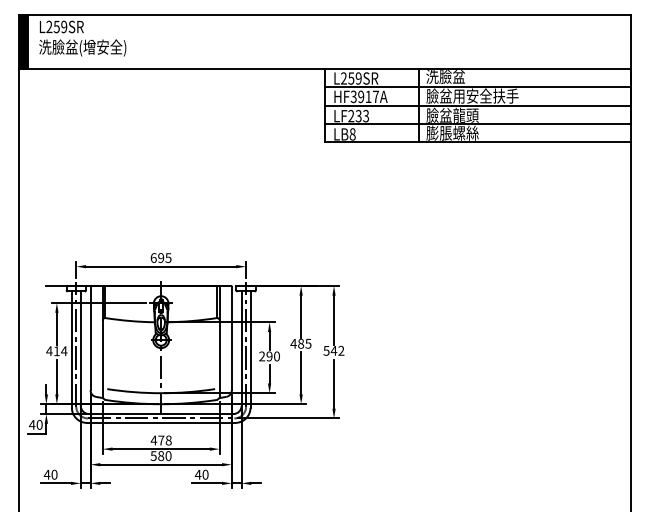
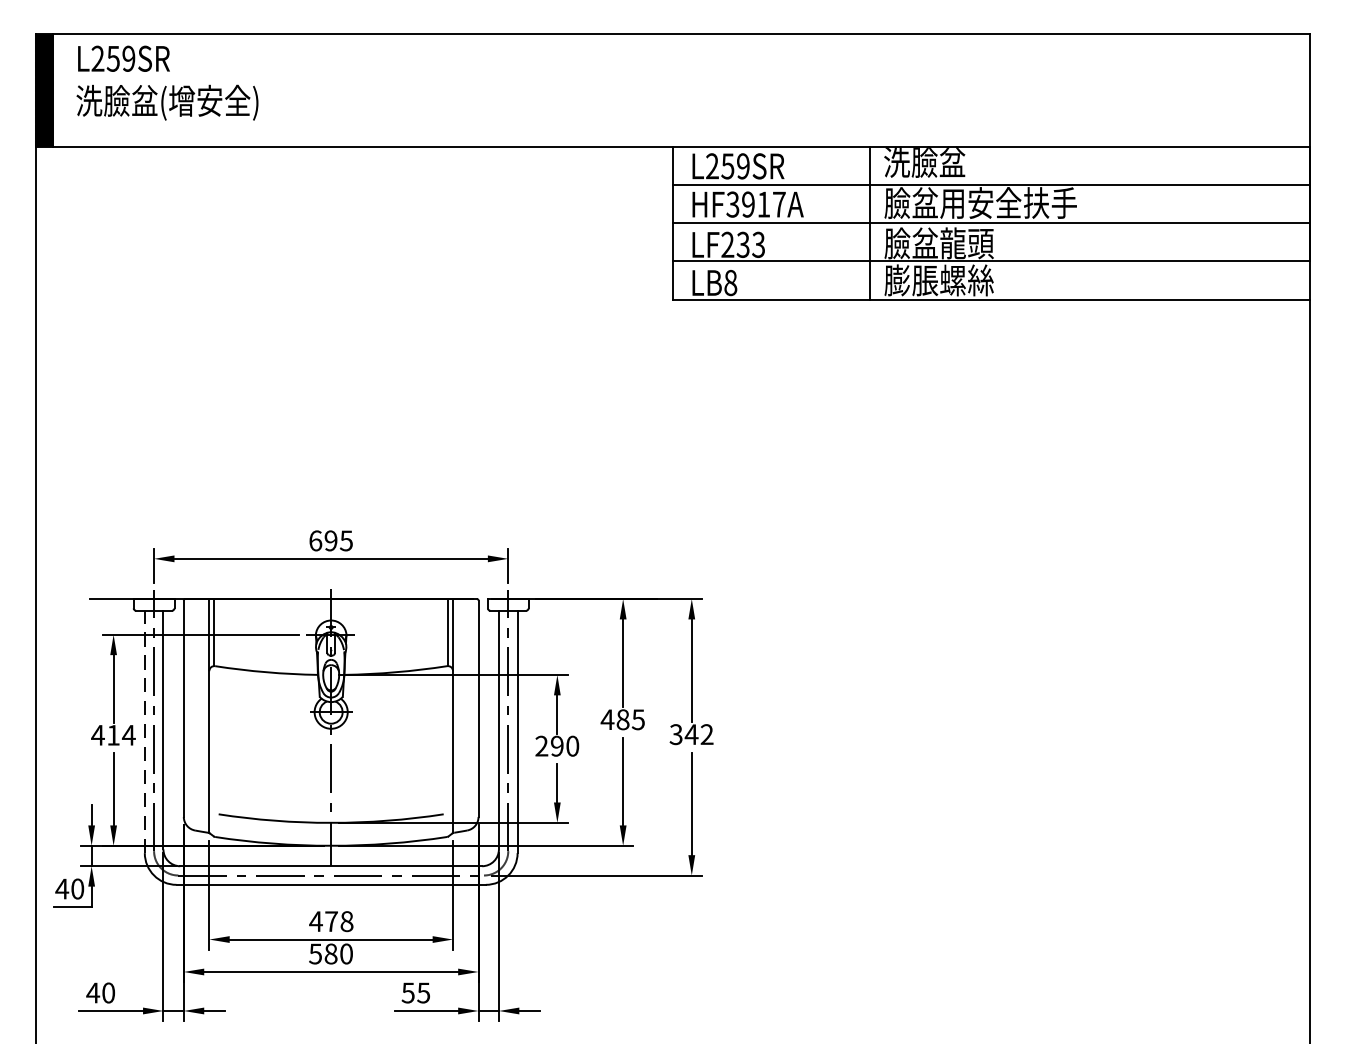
line: (71, 349) -> (144, 731), solid -> dashed
text: (326, 350) -> (676, 733), 542 -> 342
text: (201, 474) -> (415, 992), 40 -> 55

